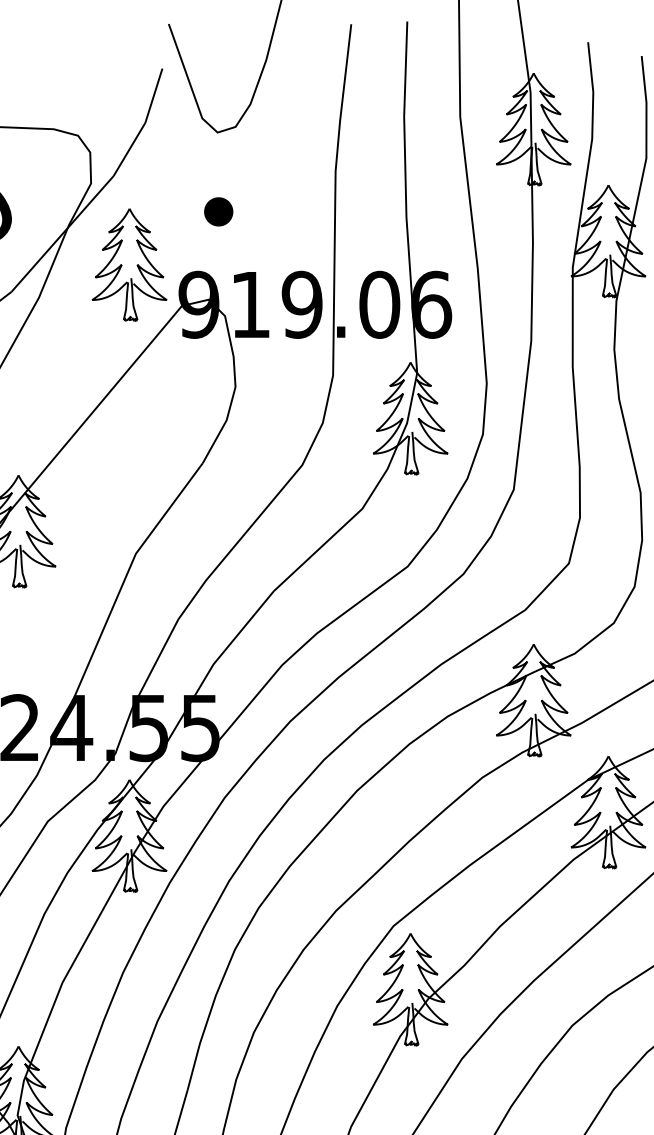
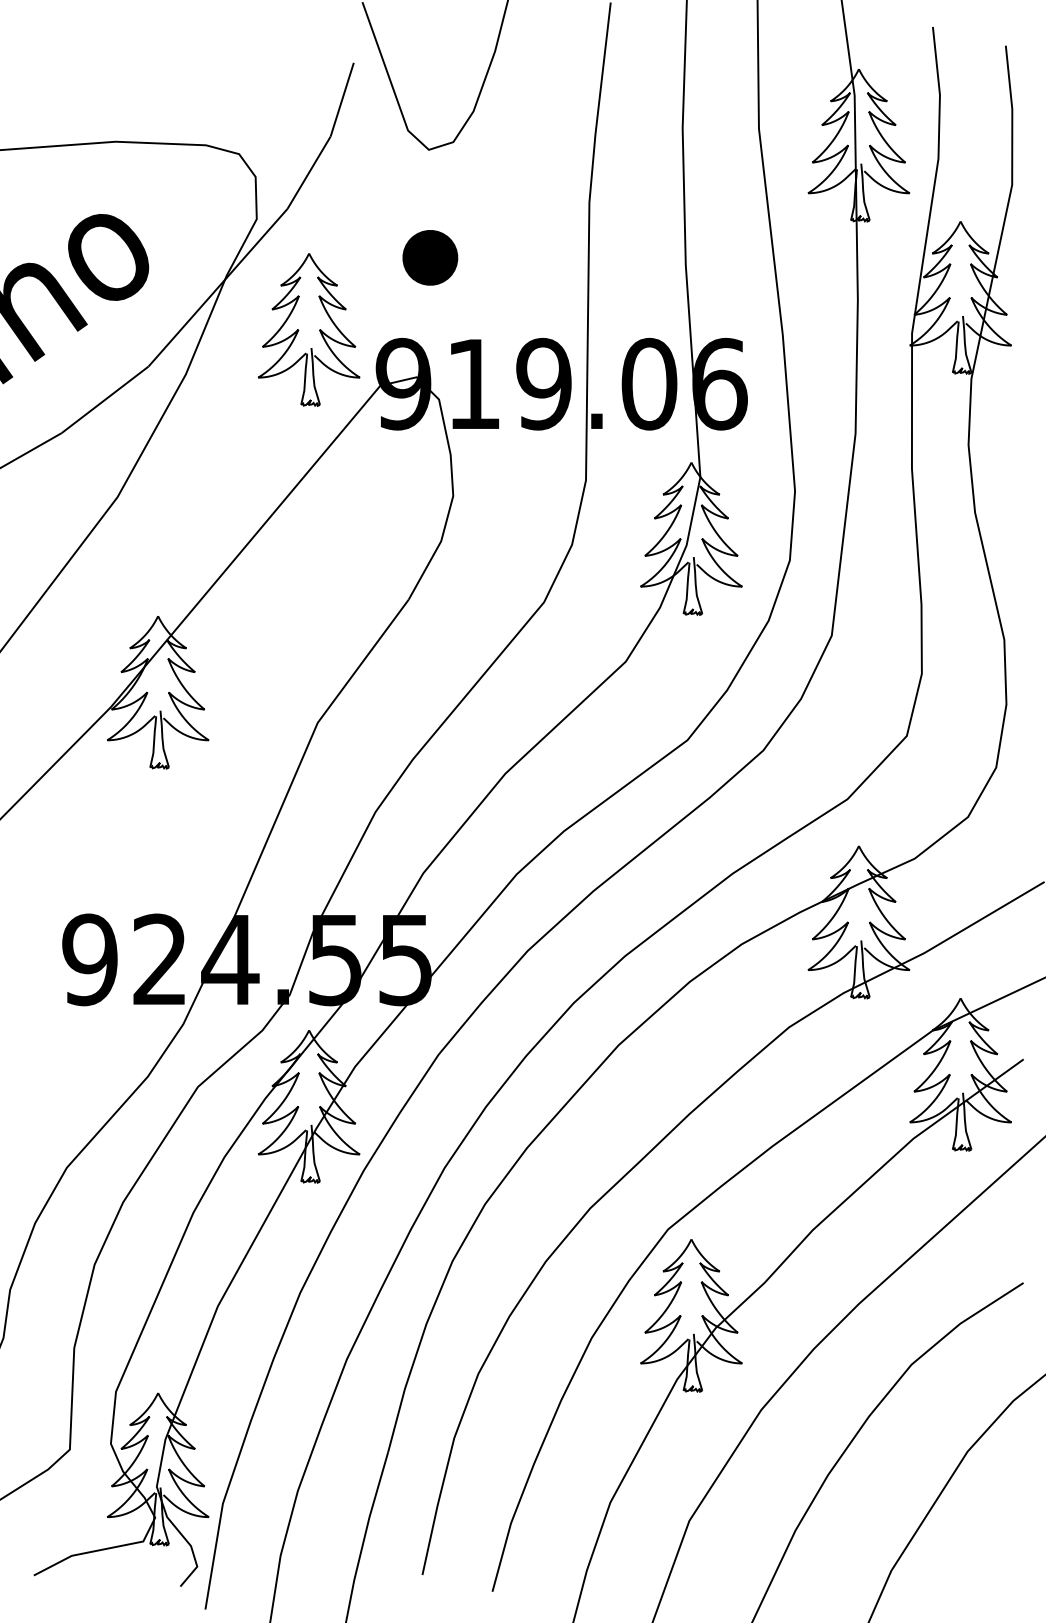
part: (218, 211) -> (430, 257), size x1.4

